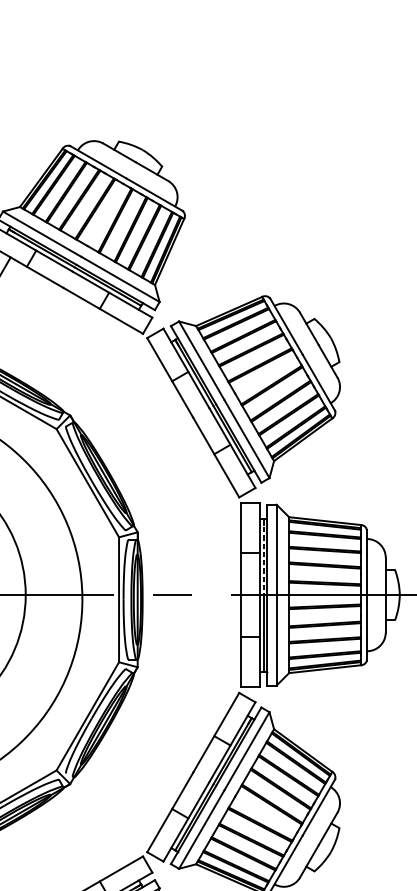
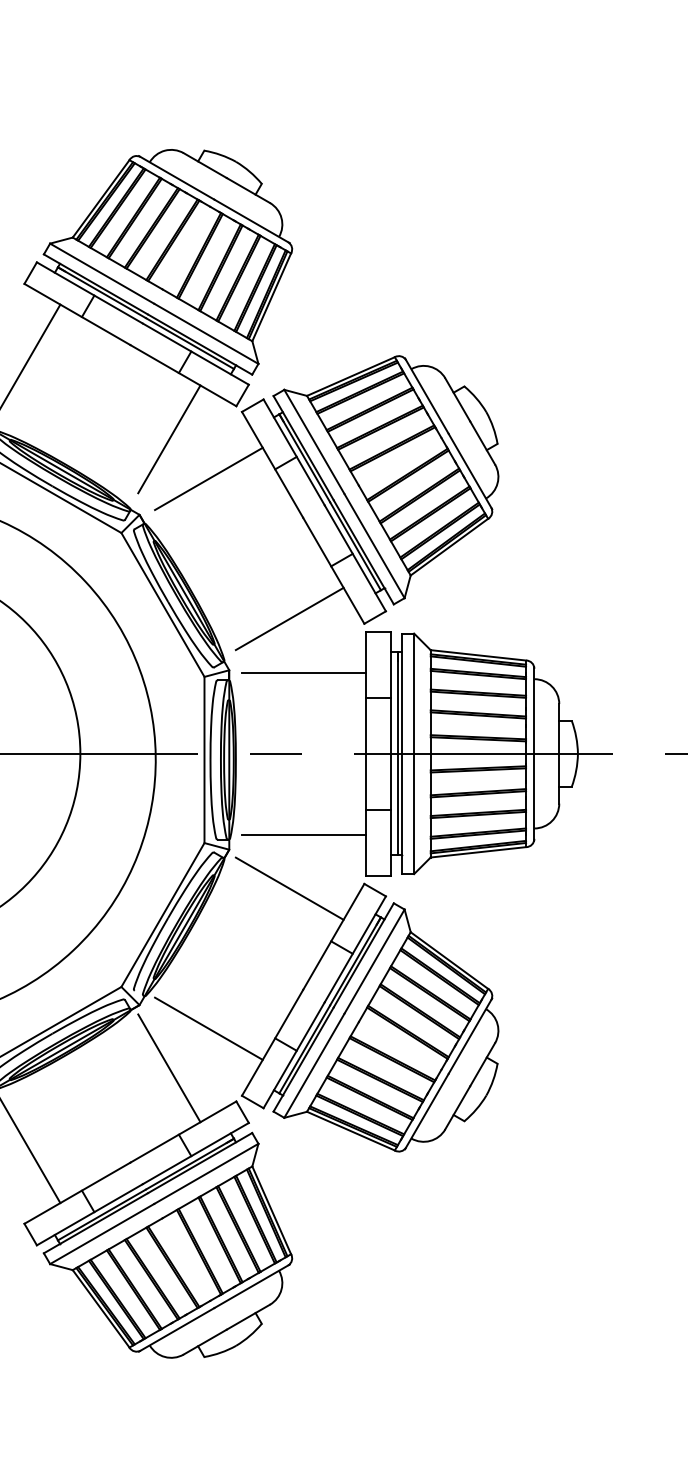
line: (92, 358) -> (169, 439), added
line: (122, 388) -> (208, 478), added
line: (182, 493) -> (289, 618), added
line: (194, 534) -> (304, 672), added
line: (264, 557) -> (397, 703), dashed -> solid
line: (194, 655) -> (304, 834), added
line: (182, 696) -> (289, 888), added
line: (122, 801) -> (208, 1028), added
line: (92, 831) -> (169, 1068), added

